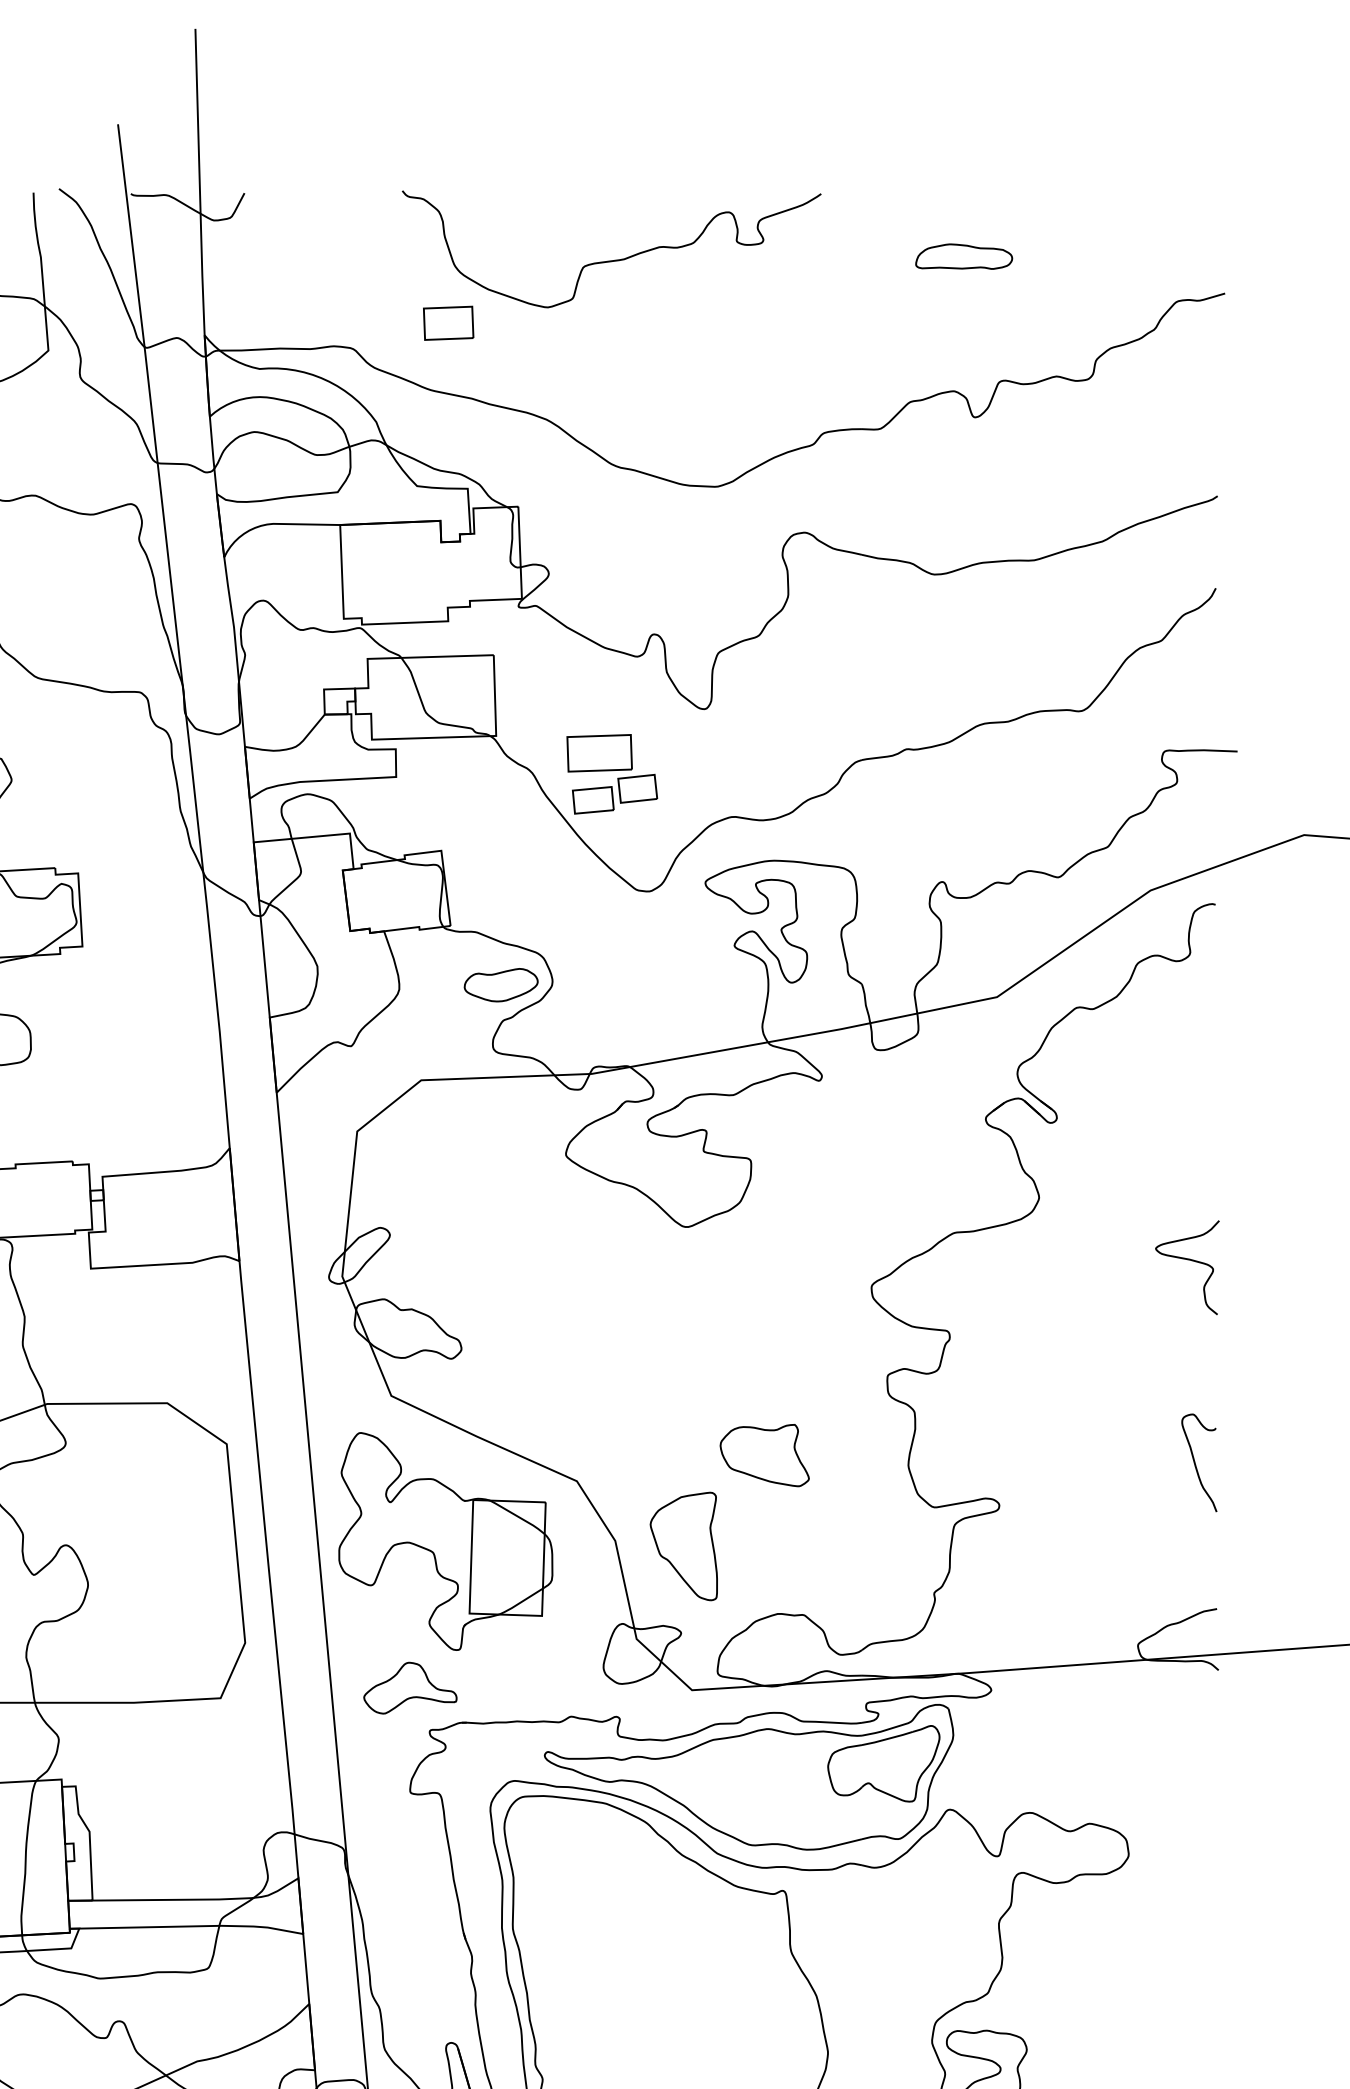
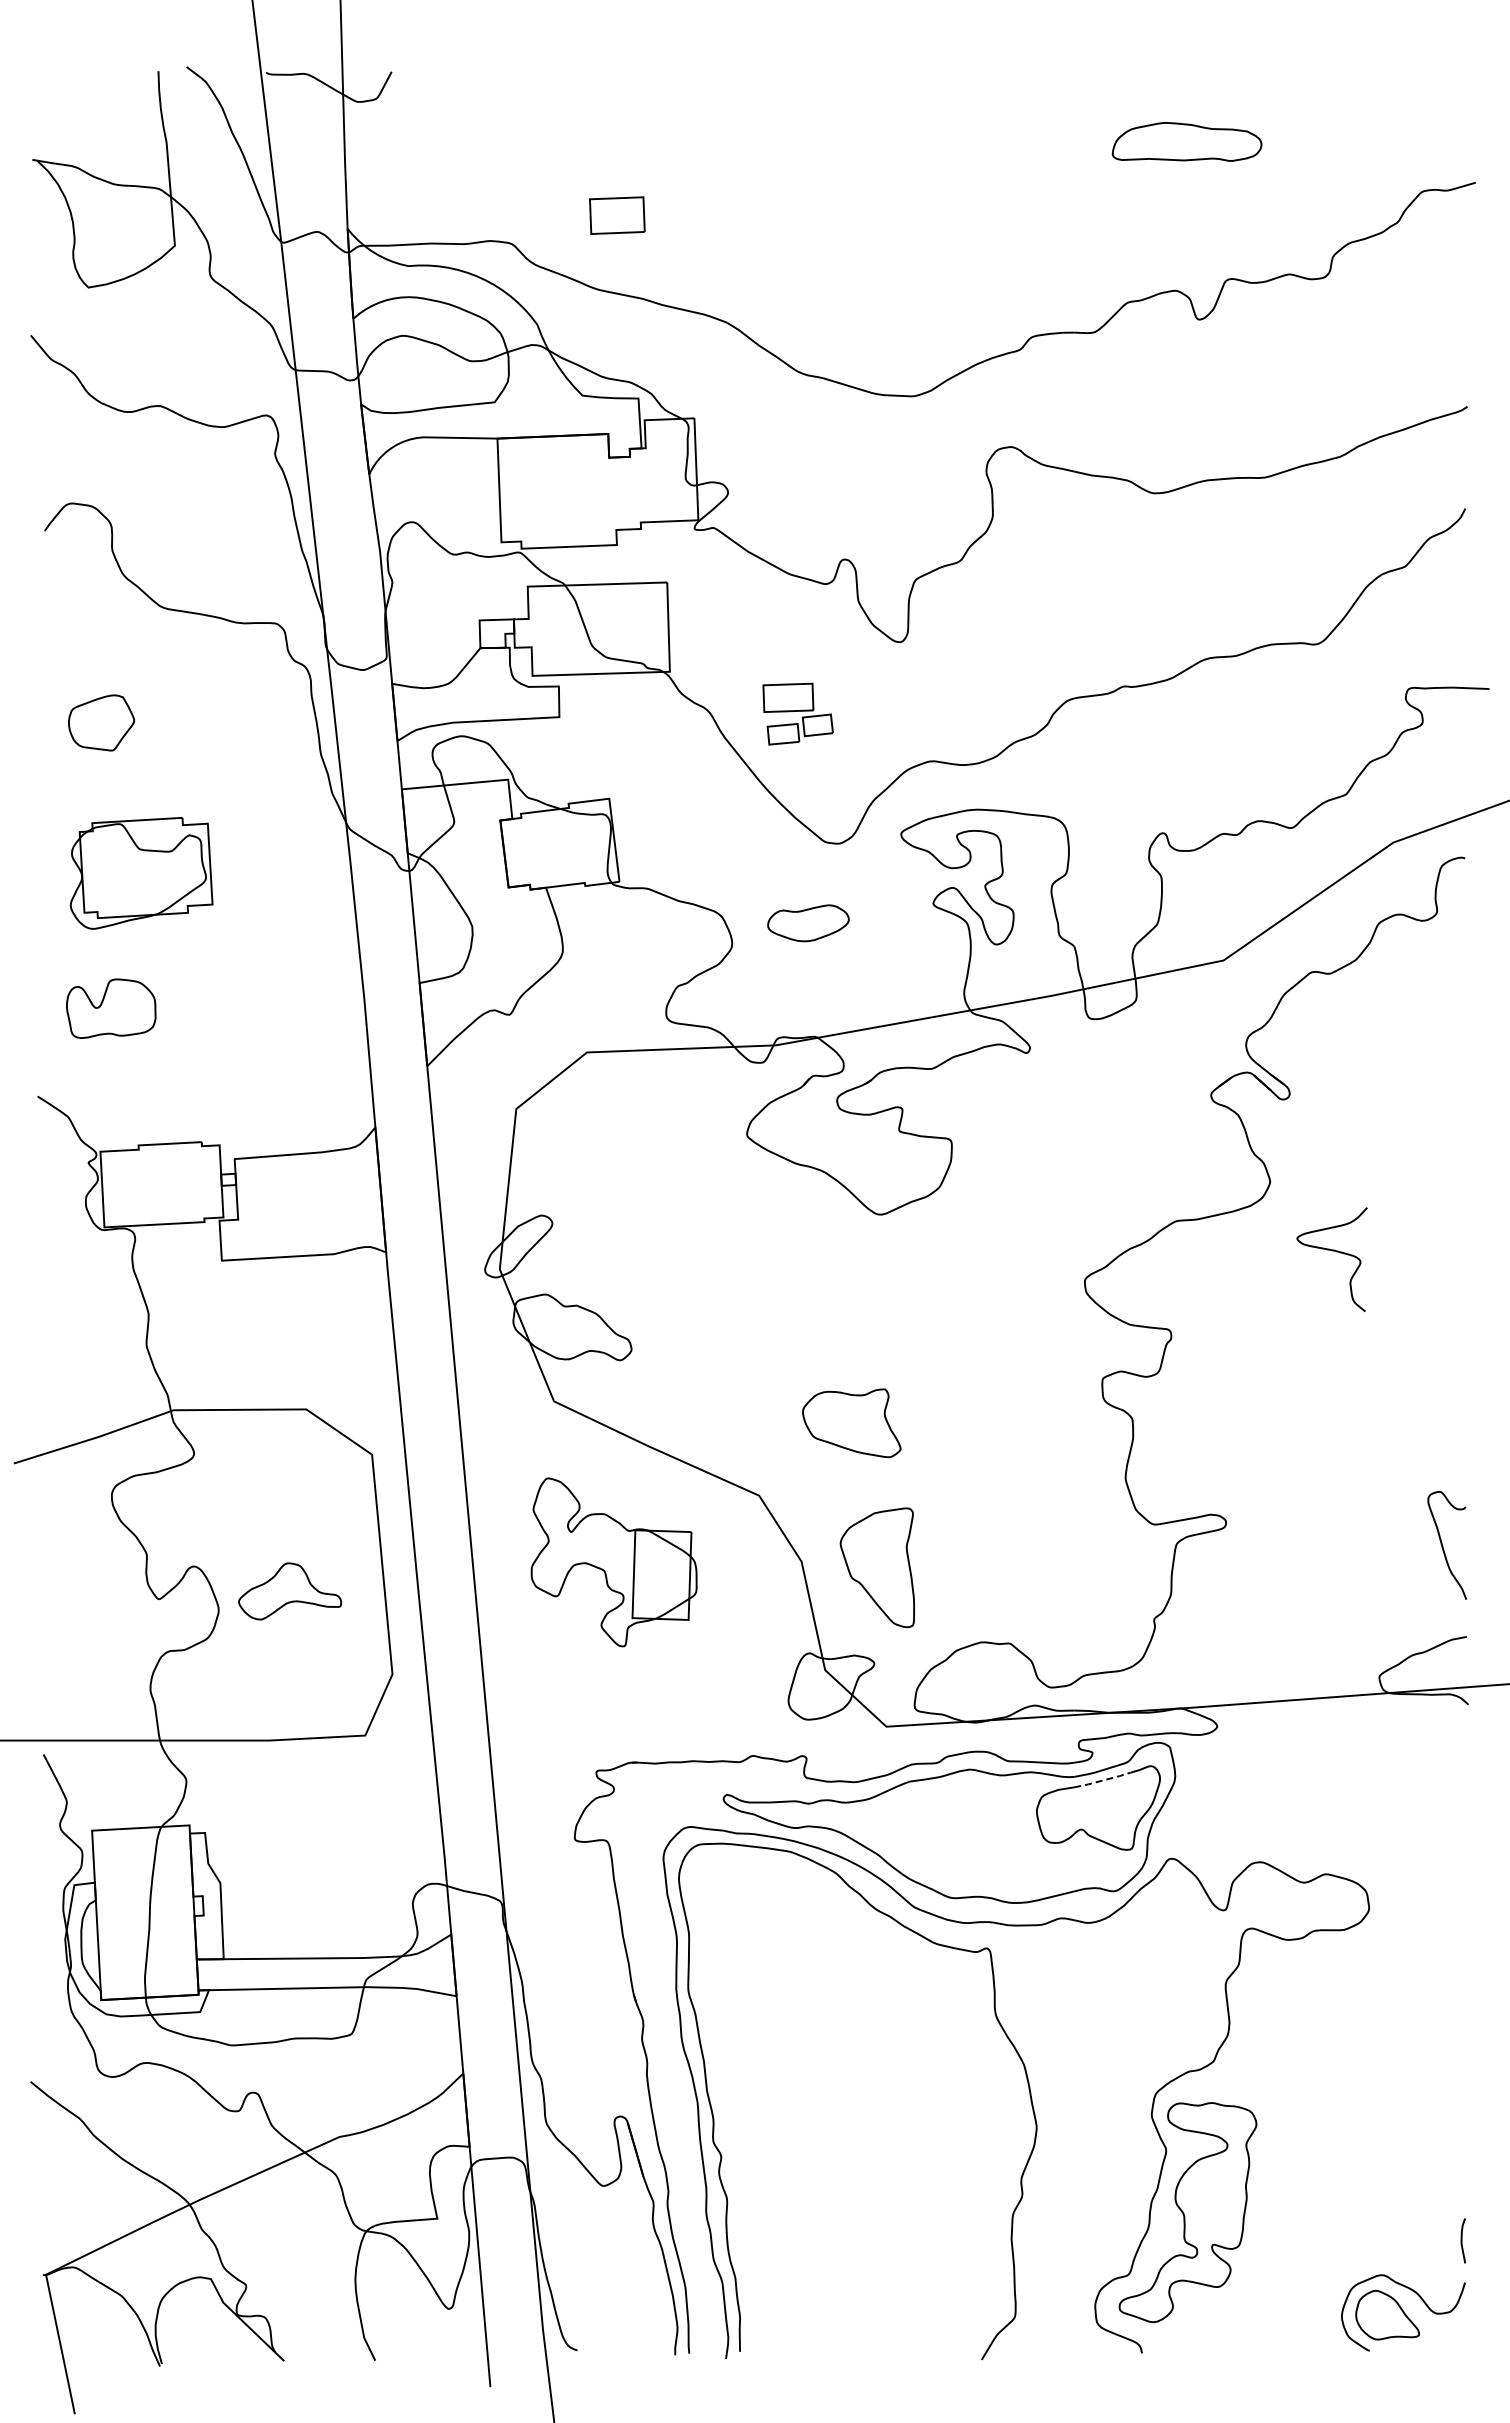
part: (964, 256) -> (1187, 141), size x1.4
curve: (613, 259) -> (799, 145), removed
part: (611, 773) -> (797, 713), size x0.7
part: (501, 985) -> (808, 923), moved
curve: (1187, 1260) -> (1332, 1251), moved
part: (764, 1455) -> (851, 1423), moved
curve: (1195, 1463) -> (1443, 1546), moved
part: (445, 1541) -> (613, 1562), size x0.7
part: (410, 1688) -> (290, 1591), moved
line: (887, 1738) -> (1102, 1780), solid -> dashed

